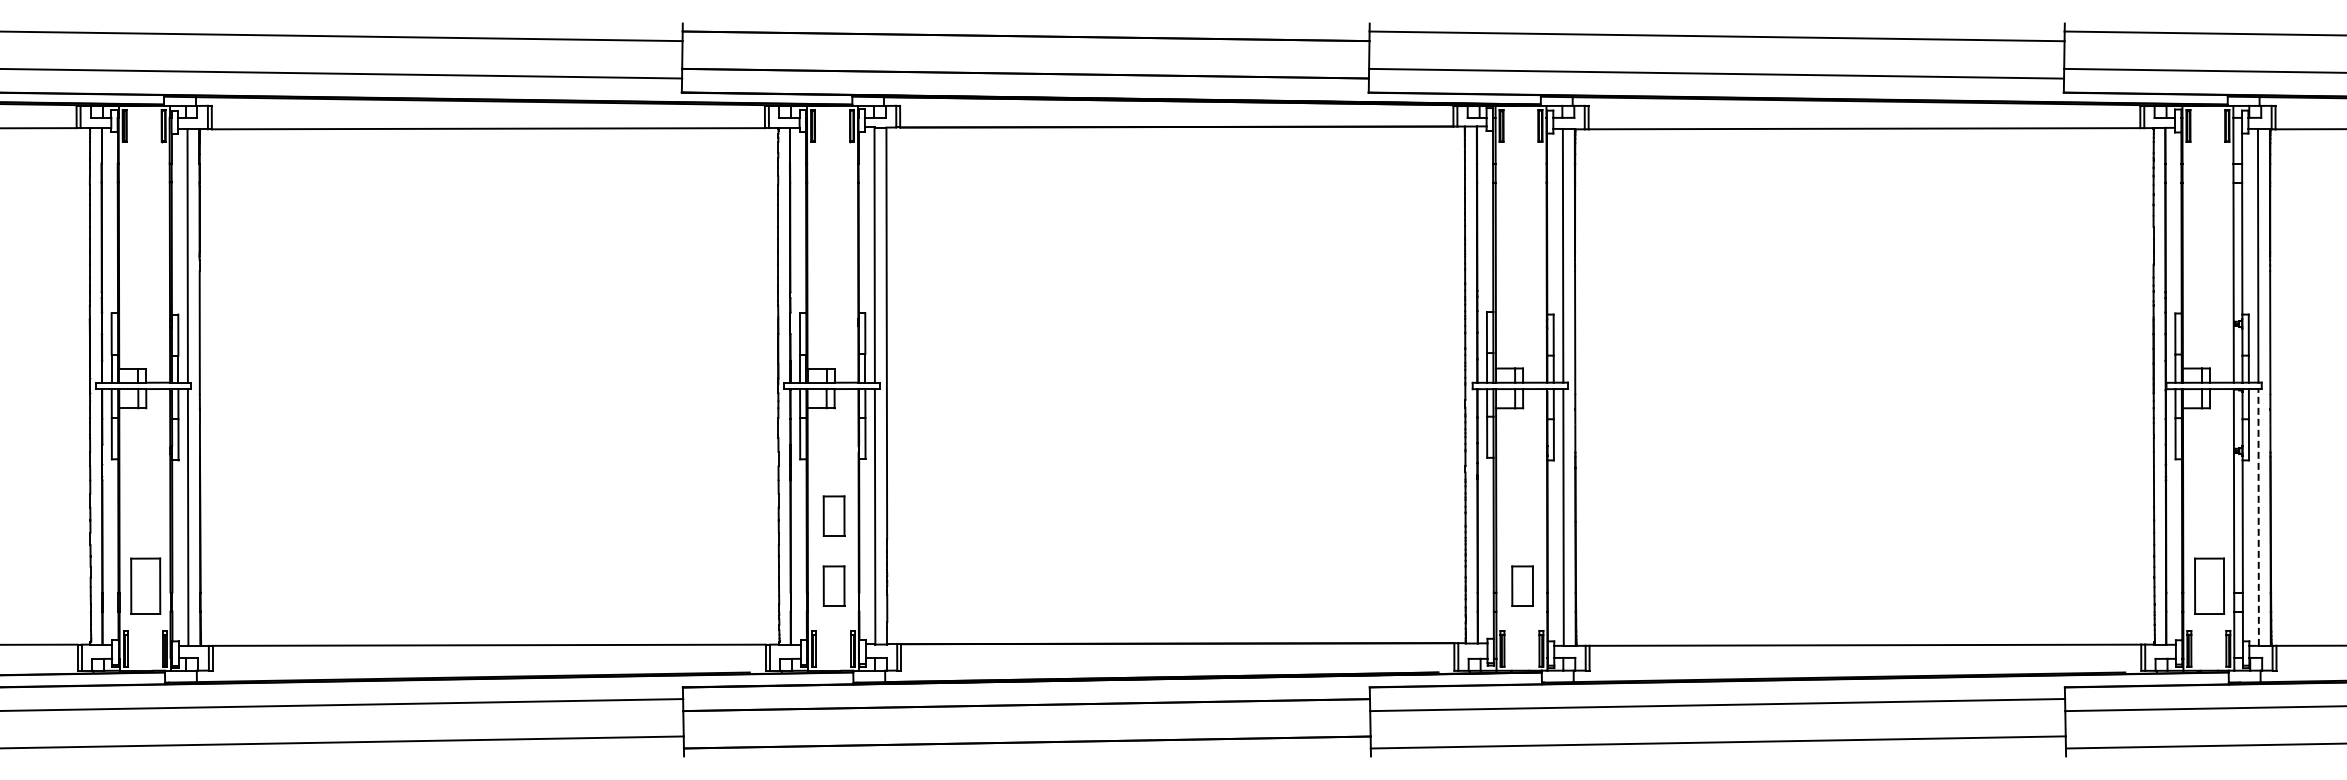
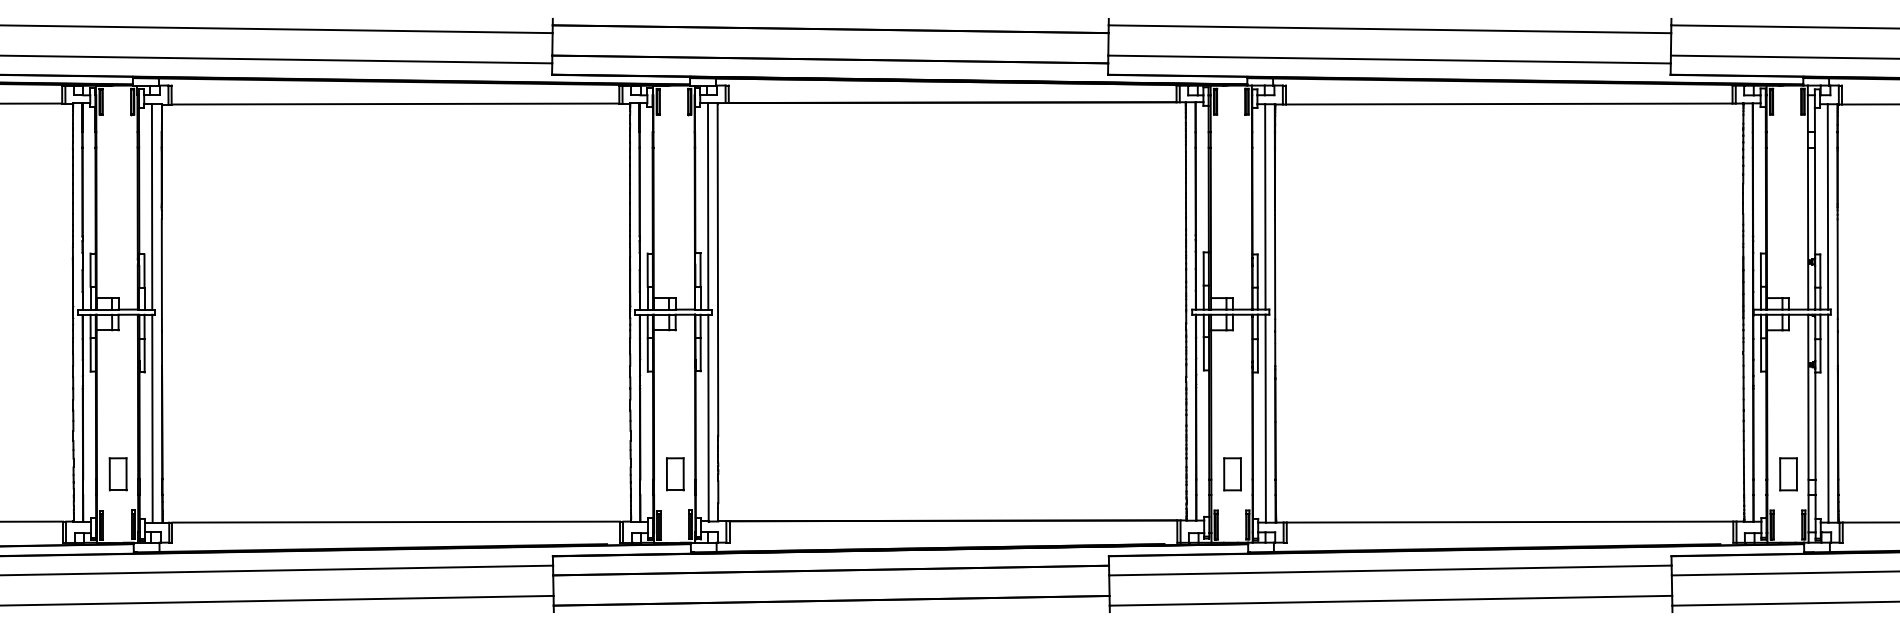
part: (833, 515) -> (674, 417), removed
line: (2258, 516) -> (1828, 417), dashed -> solid
part: (145, 585) -> (117, 473), size x0.71
part: (2209, 585) -> (1788, 473), size x0.71

